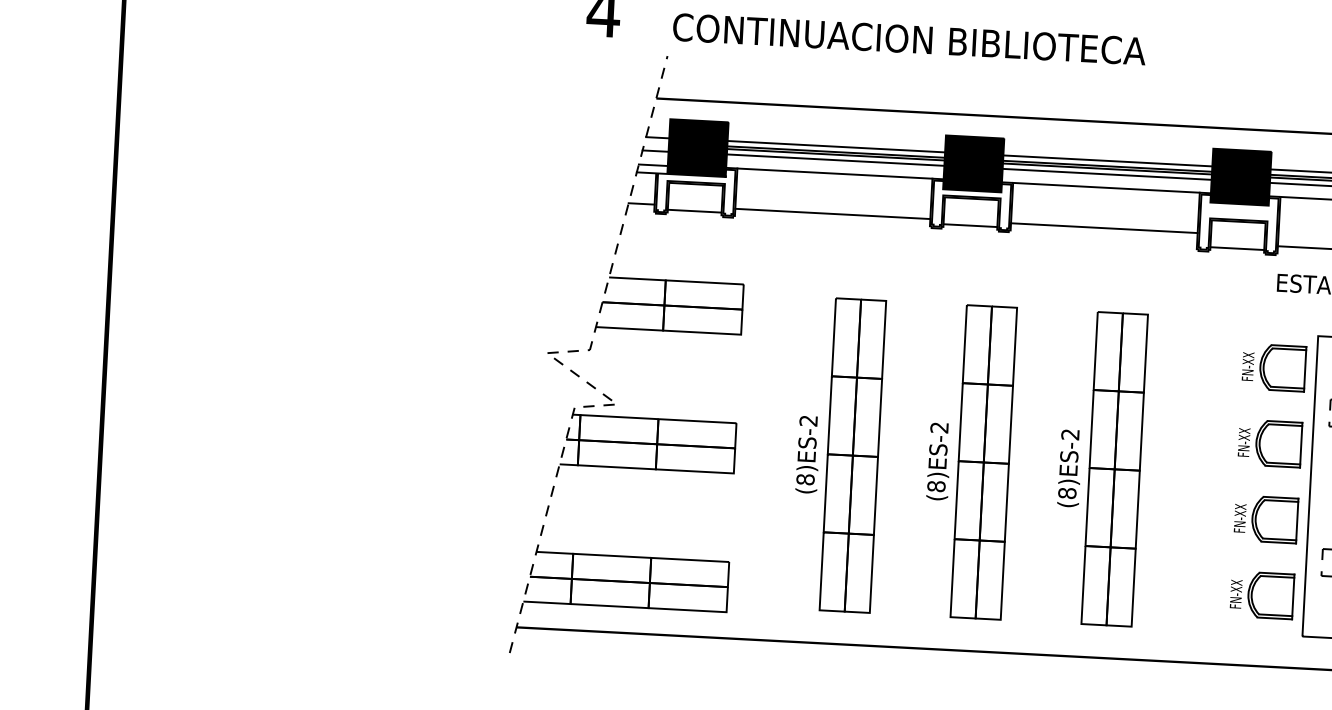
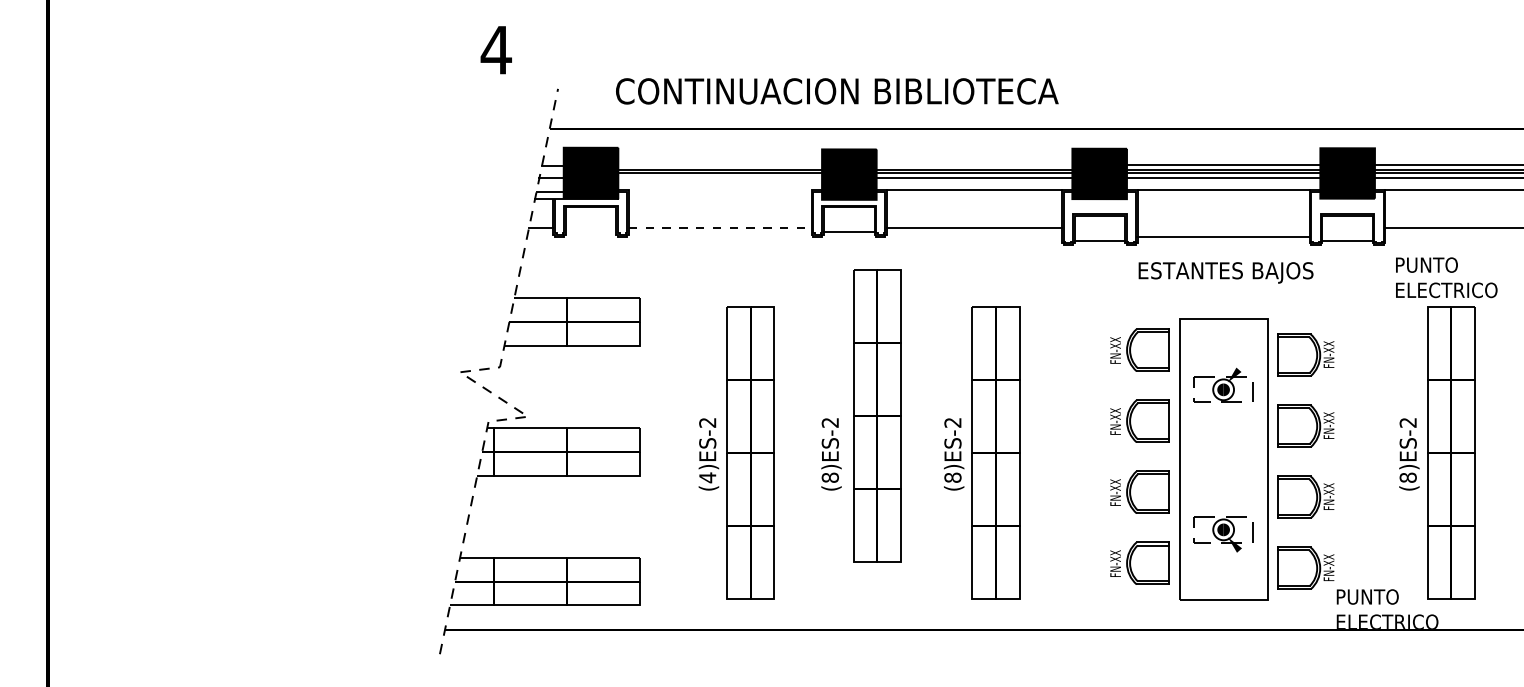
text: (909, 39) -> (837, 91), moved
line: (836, 146) -> (720, 165), removed
line: (835, 159) -> (720, 177), removed
line: (1107, 161) -> (974, 165), removed
line: (834, 173) -> (719, 190), removed
line: (694, 211) -> (590, 232), removed
line: (833, 214) -> (720, 228), solid -> dashed
part: (983, 461) -> (877, 415), moved
text: (805, 479) -> (707, 477), (8)ES-2 -> (4)ES-2

